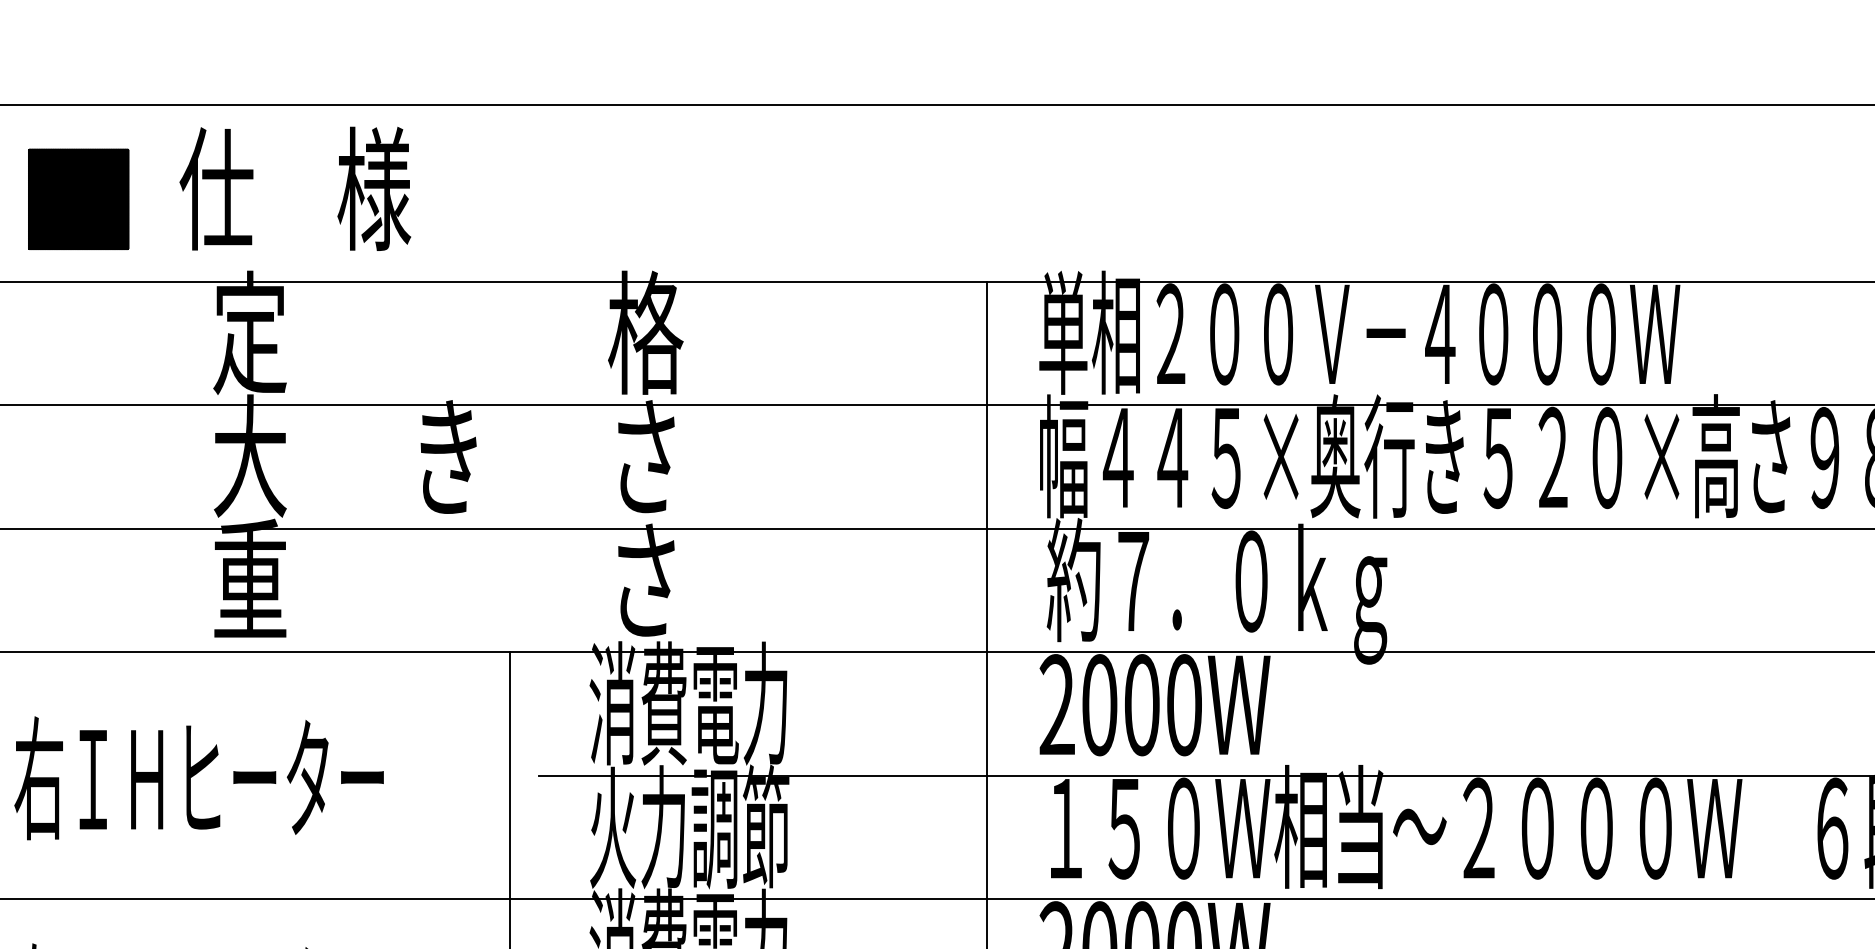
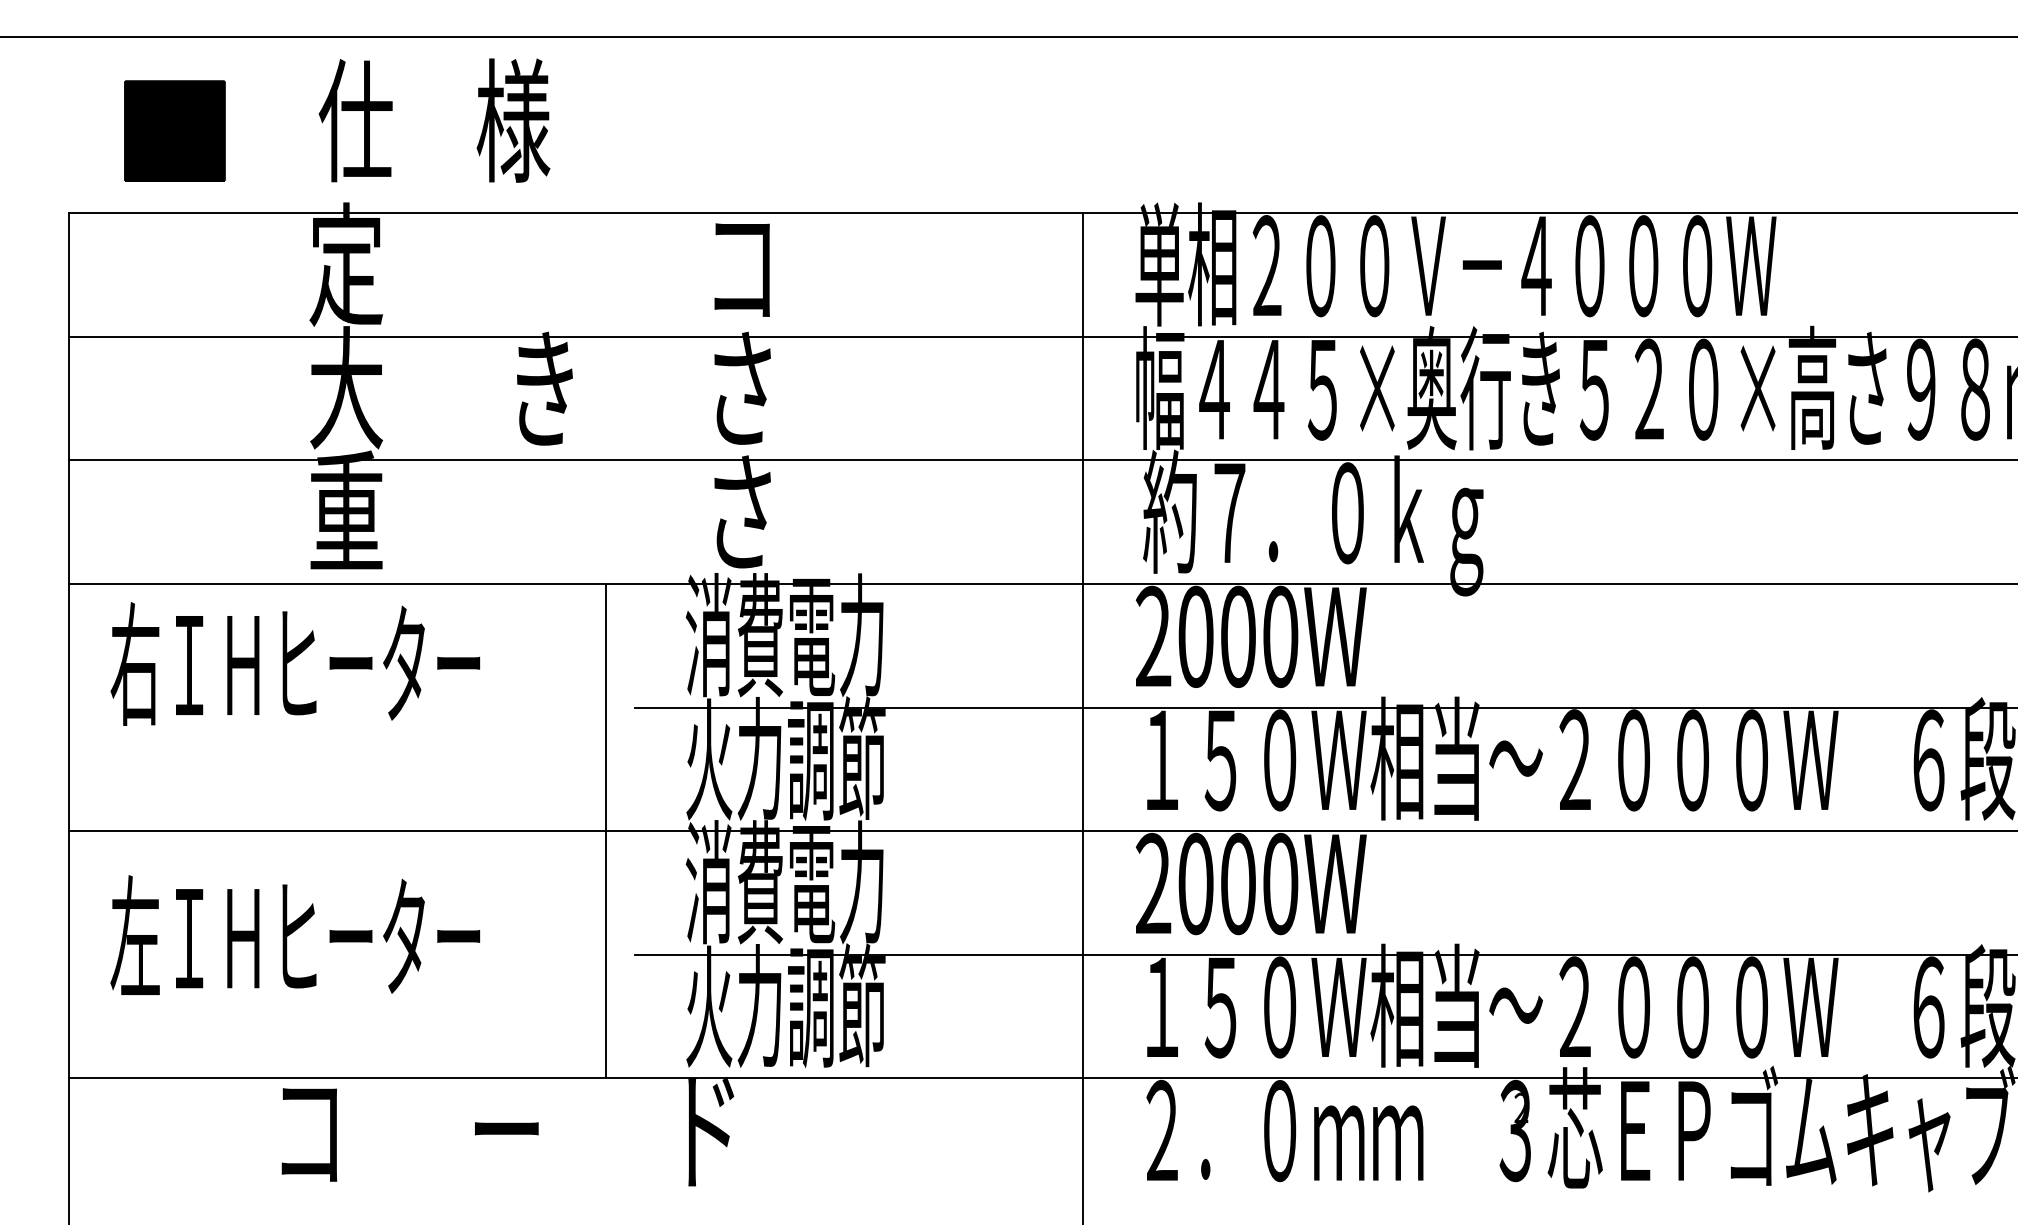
text: (295, 188) -> (434, 120), moved
text: (645, 332) -> (741, 264), 格 -> コ
text: (199, 777) -> (295, 663), moved

